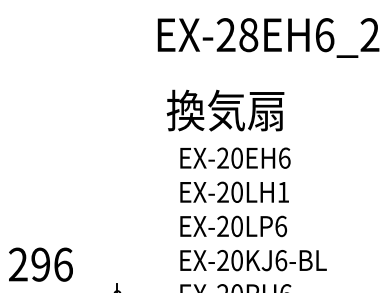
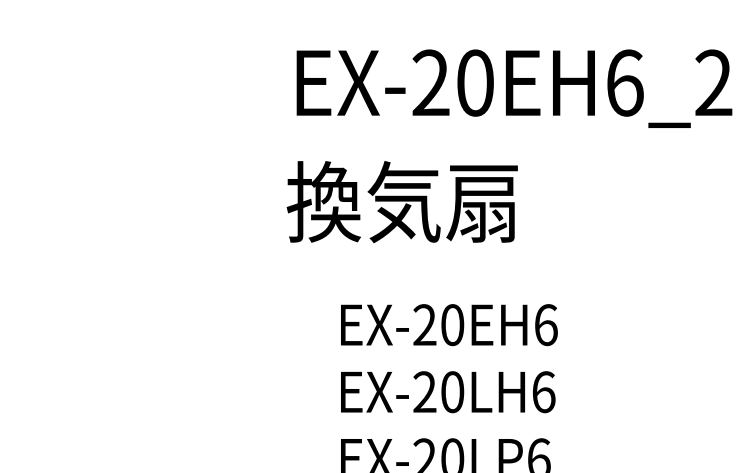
text: (248, 35) -> (474, 83), EX-28EH6_2 -> EX-20EH6_2
text: (225, 110) -> (402, 201), moved
text: (283, 191) -> (543, 390), EX-20LH1 -> EX-20LH6

